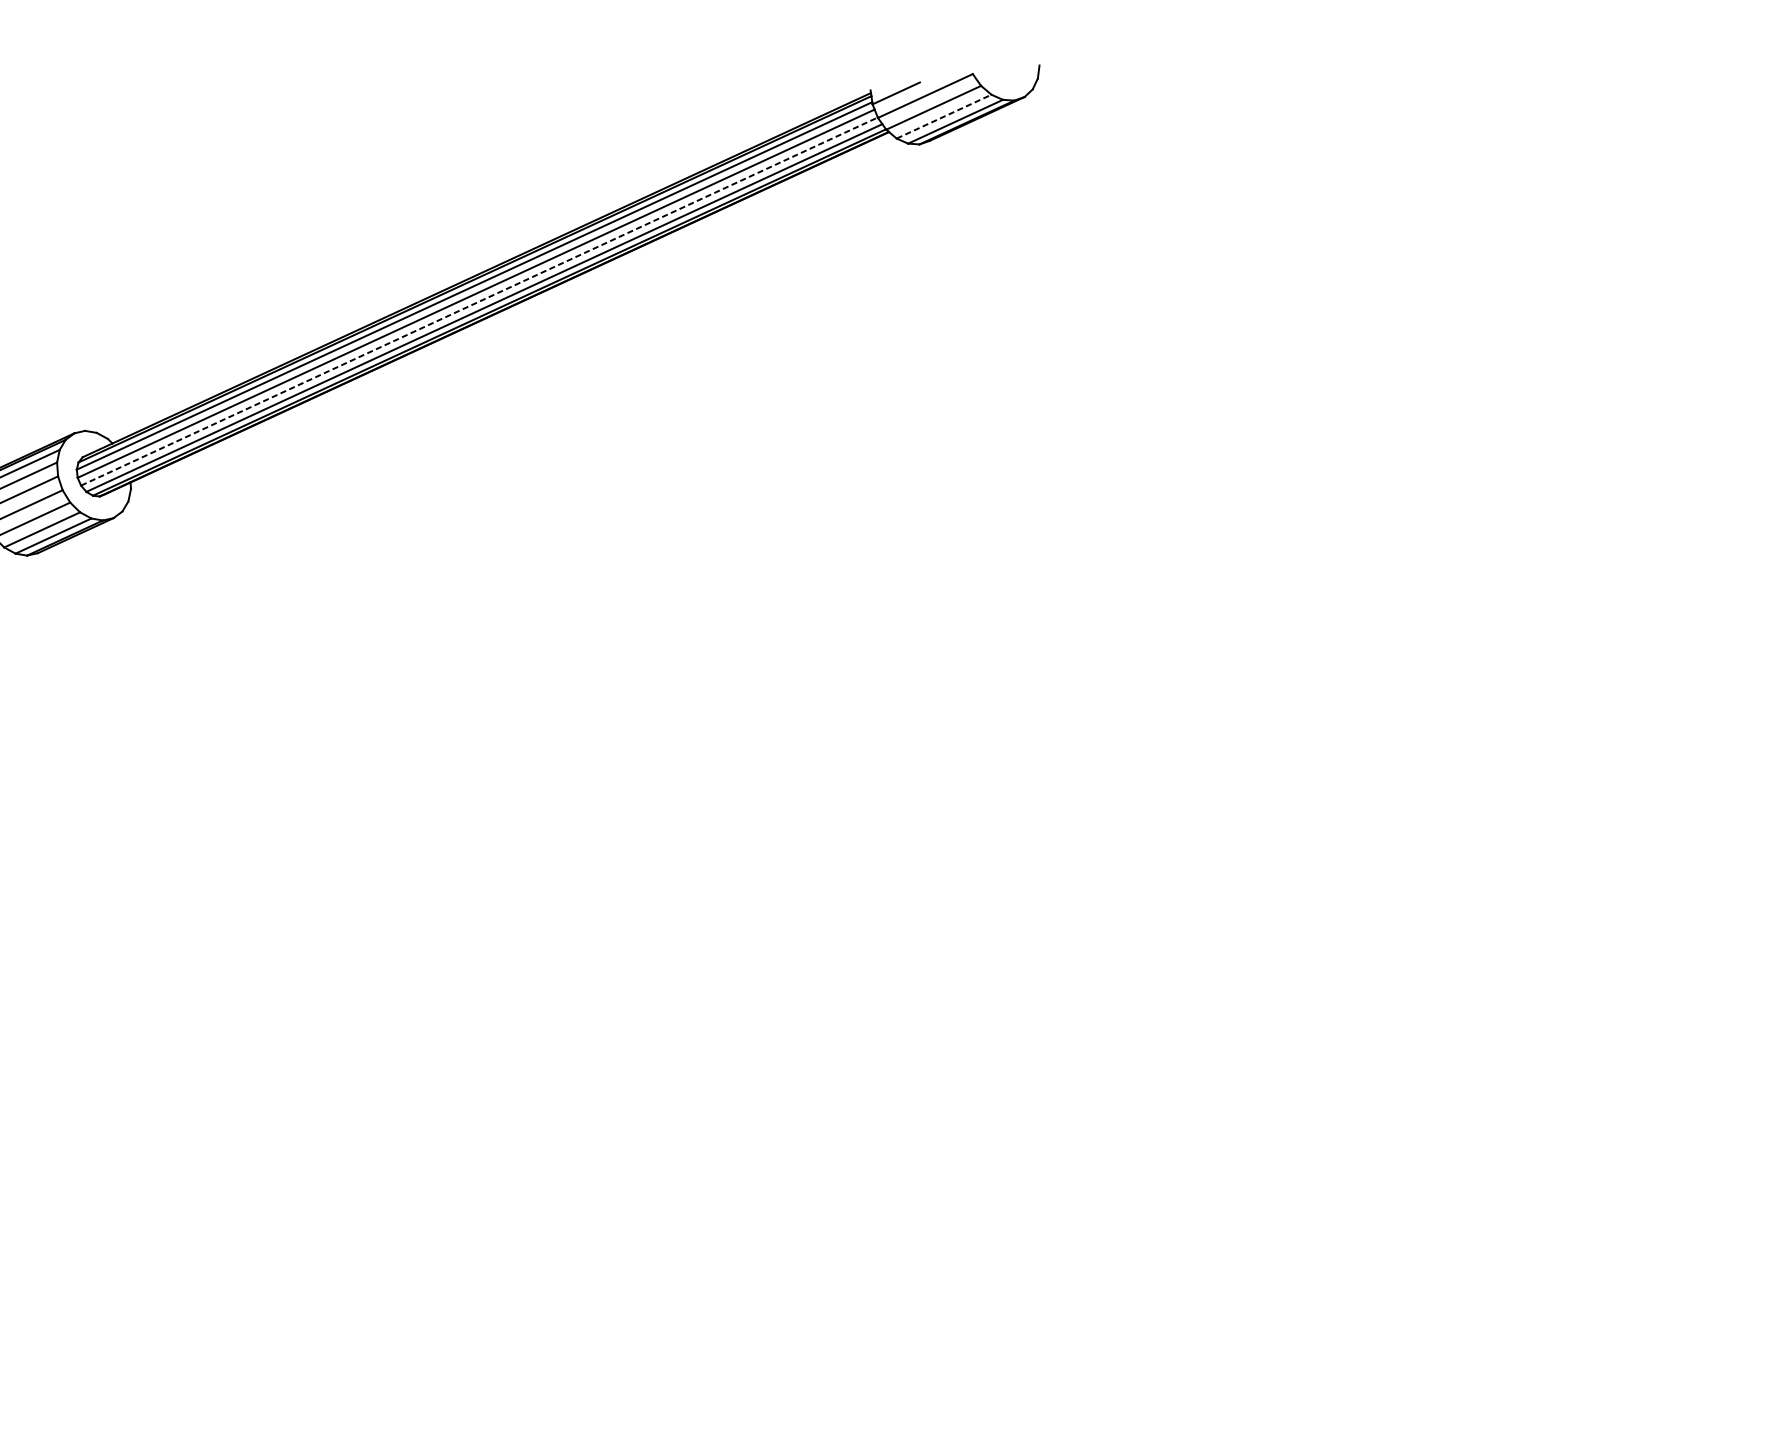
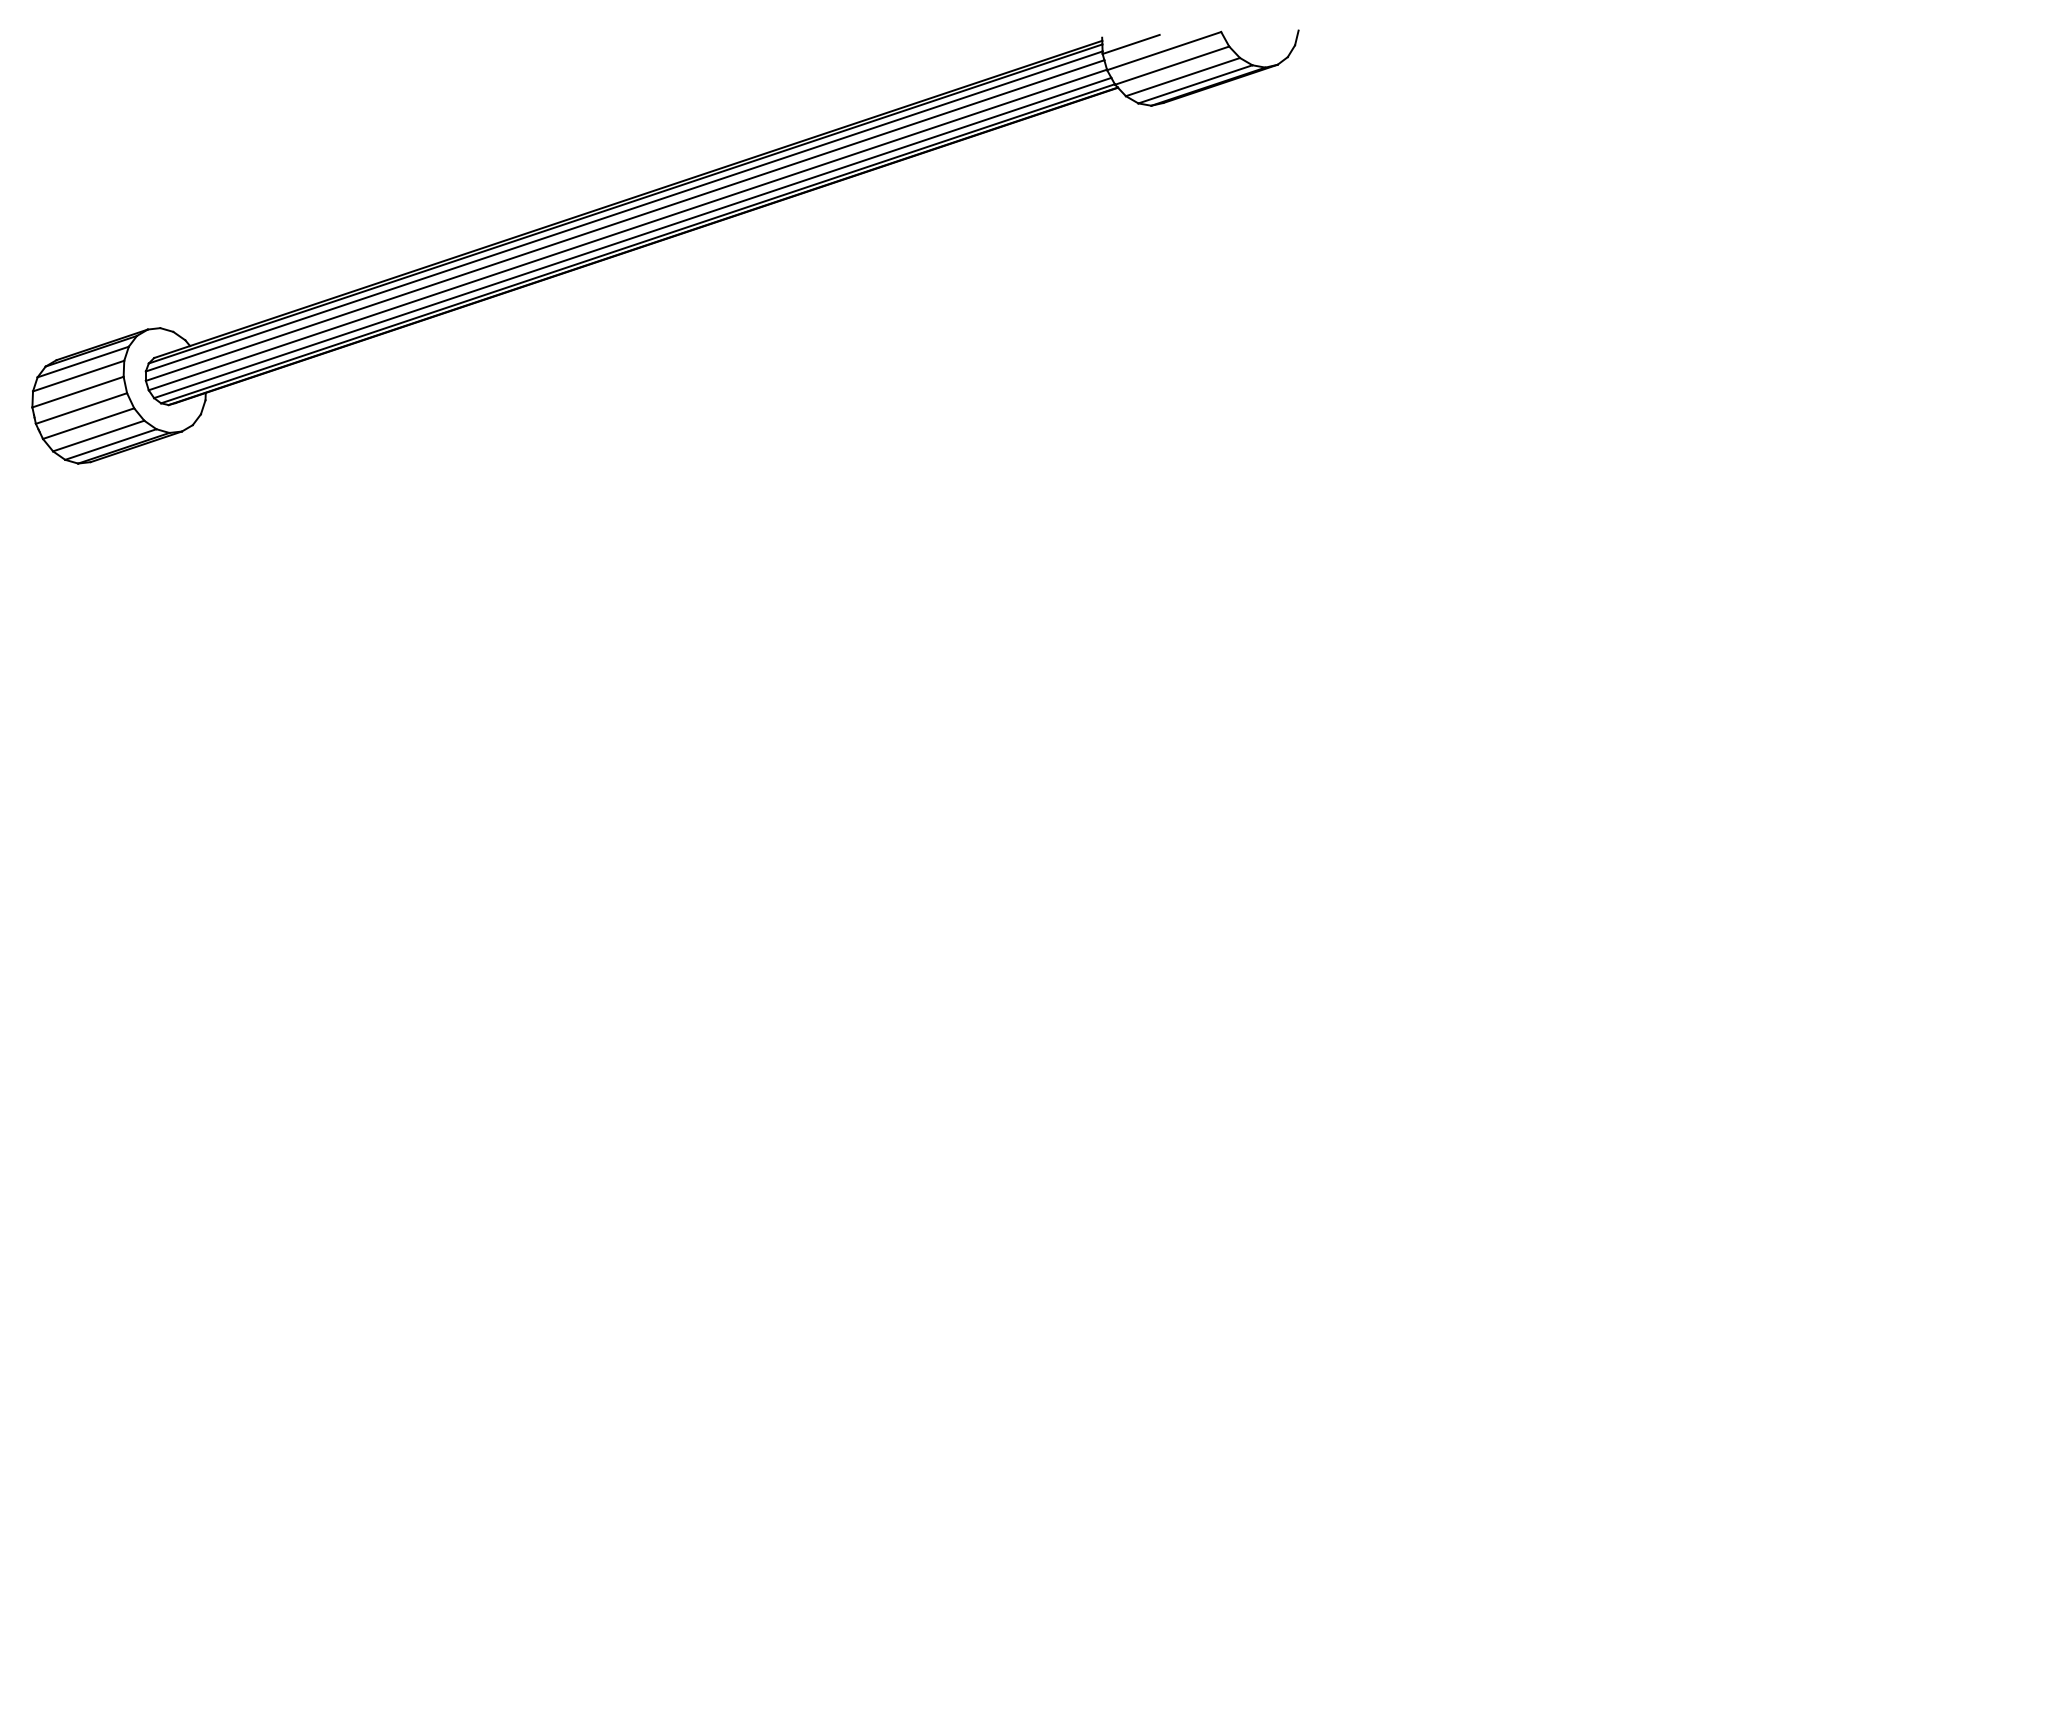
line: (944, 116) -> (1183, 76), dashed -> solid
line: (479, 301) -> (628, 229), dashed -> solid

